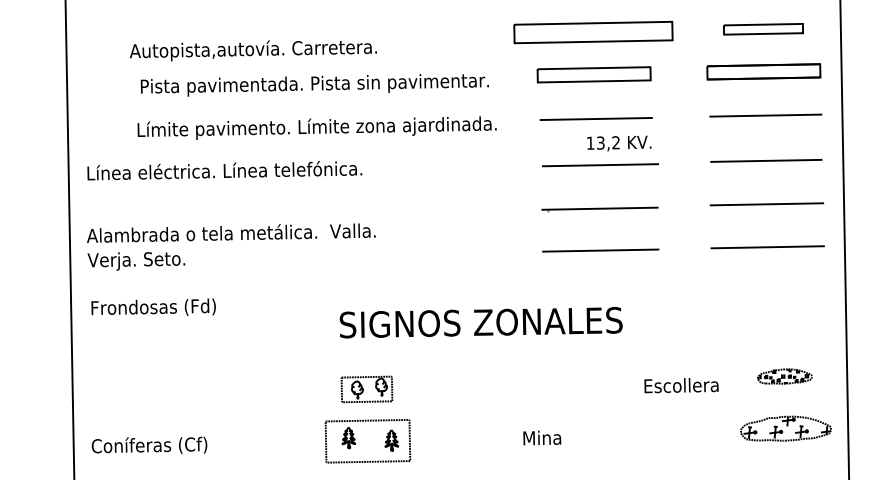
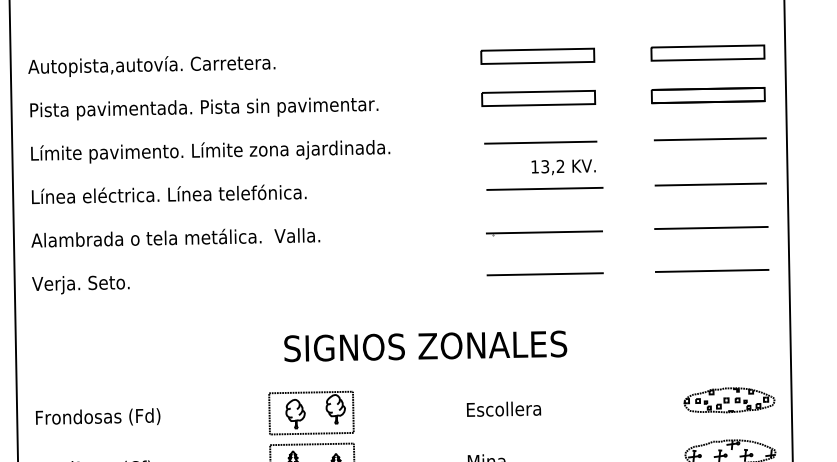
part: (763, 28) -> (707, 52), size x1.43
part: (592, 32) -> (536, 56), size x0.71
text: (253, 50) -> (151, 66), moved
text: (314, 85) -> (203, 109), moved
text: (316, 127) -> (209, 151), moved
text: (231, 232) -> (175, 237), moved
text: (153, 306) -> (97, 416), moved
part: (784, 376) -> (728, 400), size x1.67
text: (681, 385) -> (503, 409), moved
part: (366, 389) -> (310, 413), size x1.67

